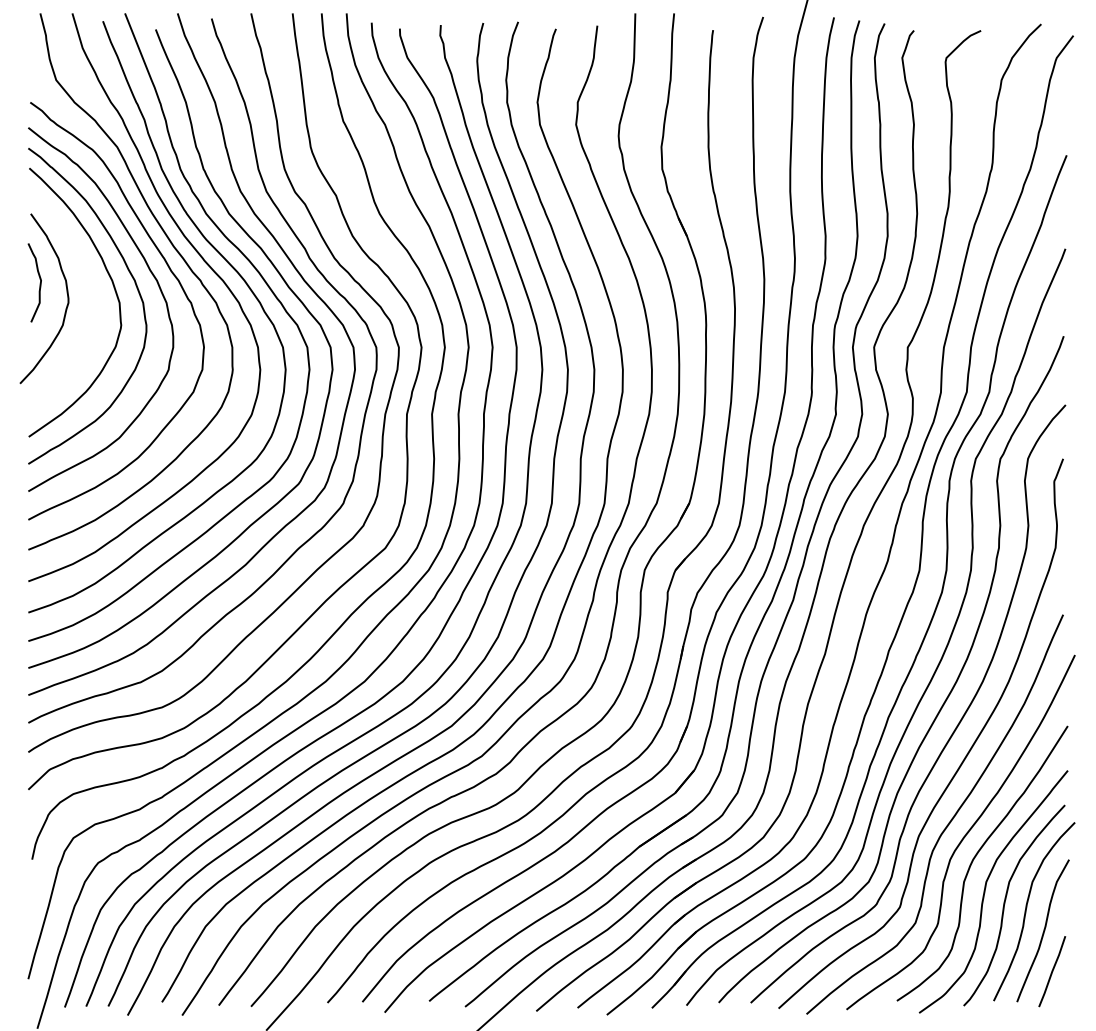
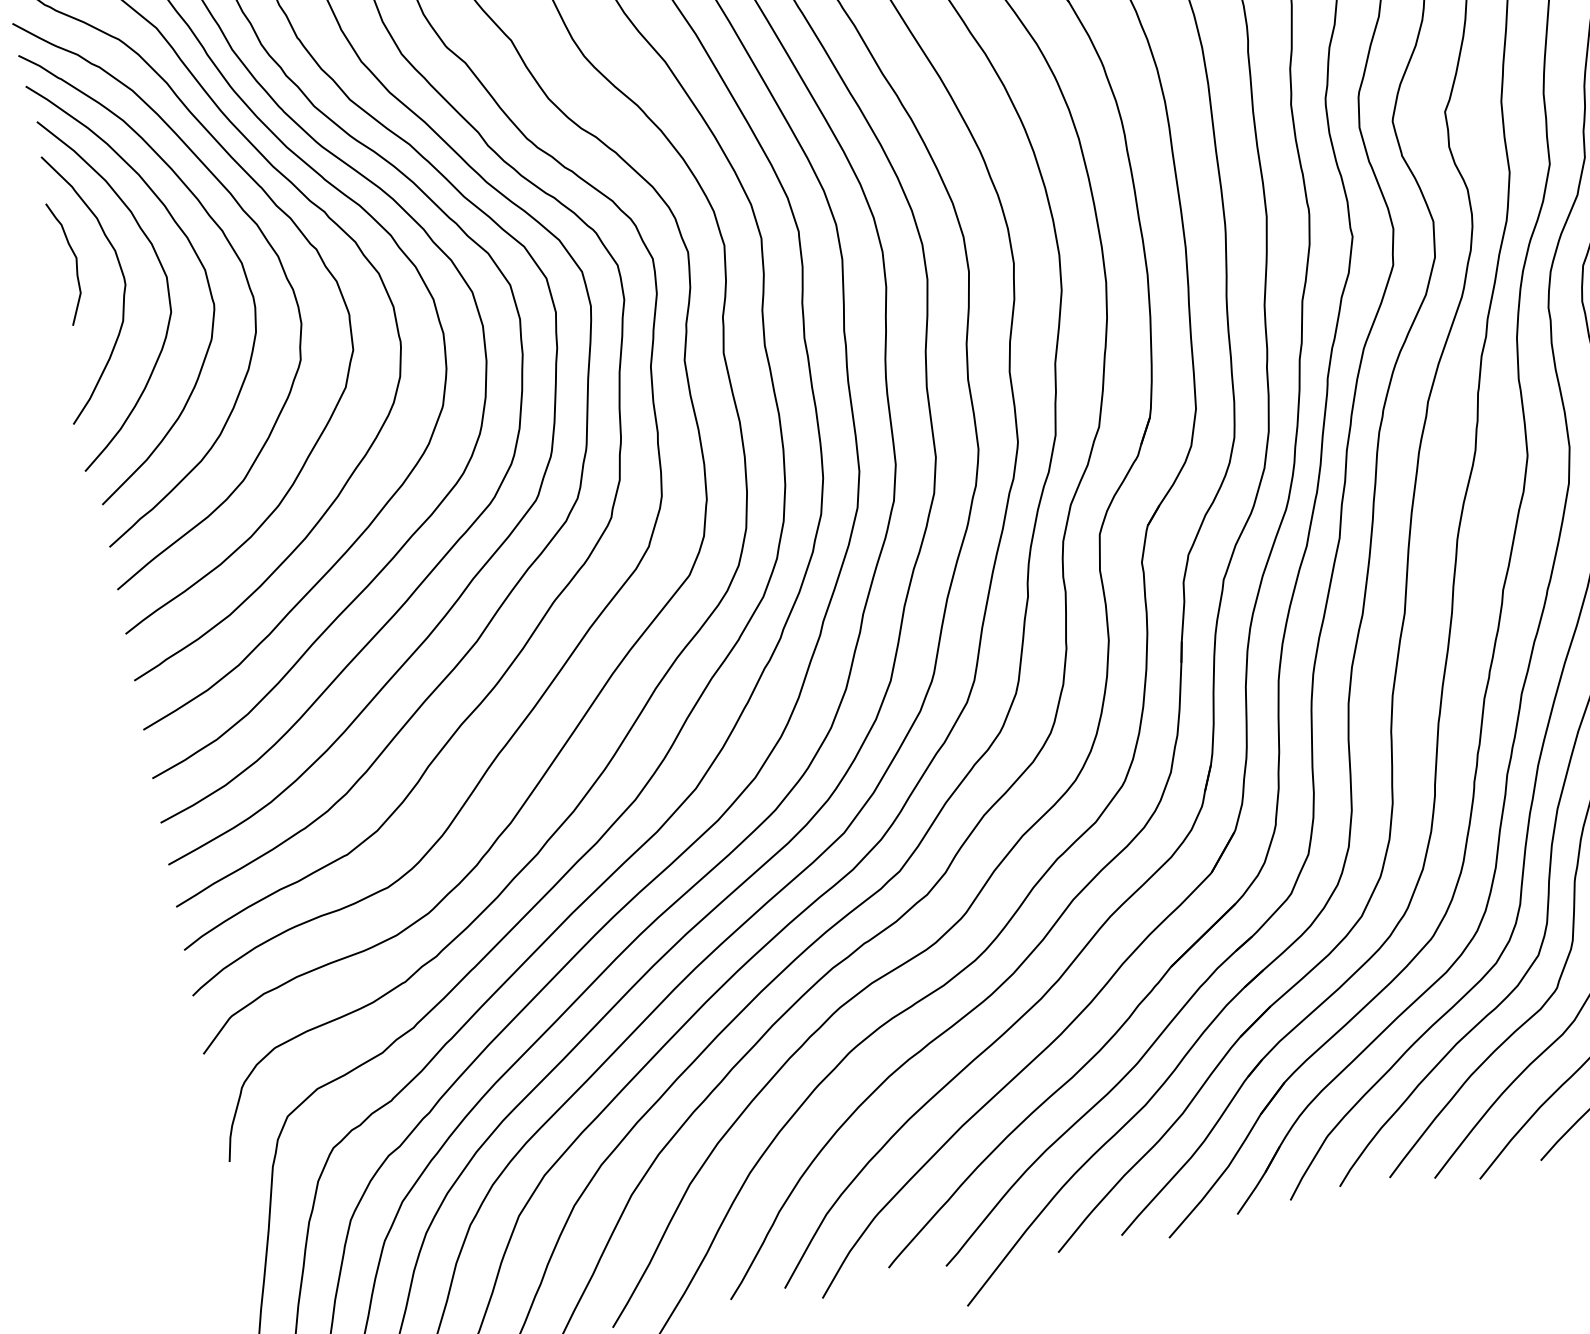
curve: (91, 293) -> (158, 263), added

